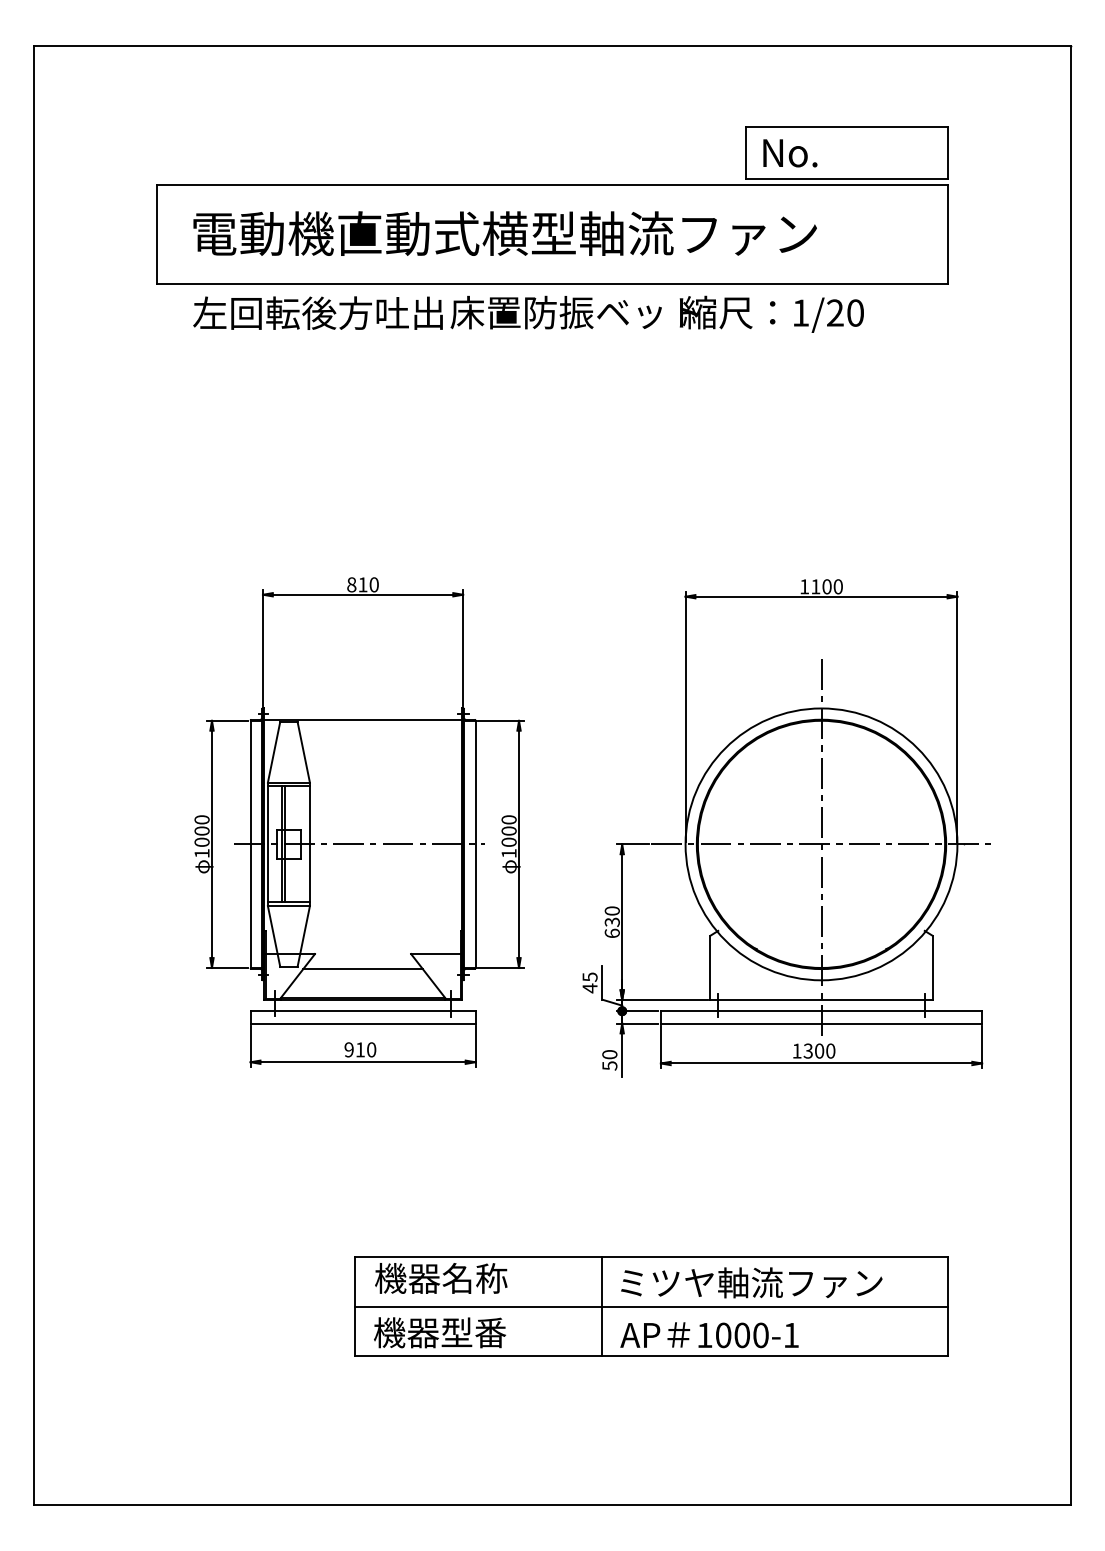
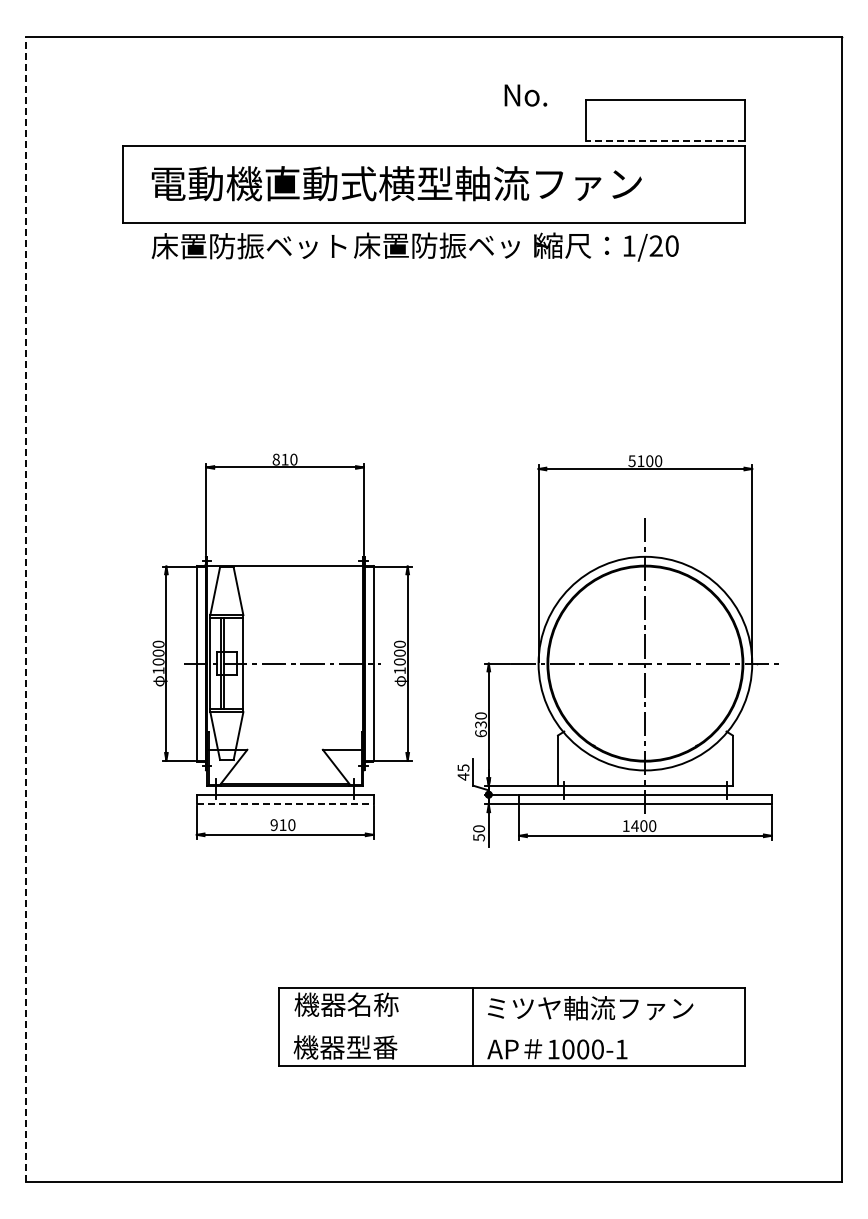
text: (789, 153) -> (525, 95), moved
line: (847, 178) -> (665, 140), solid -> dashed
text: (317, 313) -> (249, 246), 左回転後方吐出 -> 床置防振ベット
text: (803, 587) -> (631, 461), 1100 -> 5100
line: (33, 775) -> (26, 609), solid -> dashed
line: (363, 968) -> (285, 761), removed
line: (363, 1023) -> (285, 804), solid -> dashed
text: (807, 1051) -> (634, 826), 1300 -> 1400
line: (651, 1307) -> (511, 1027), removed

